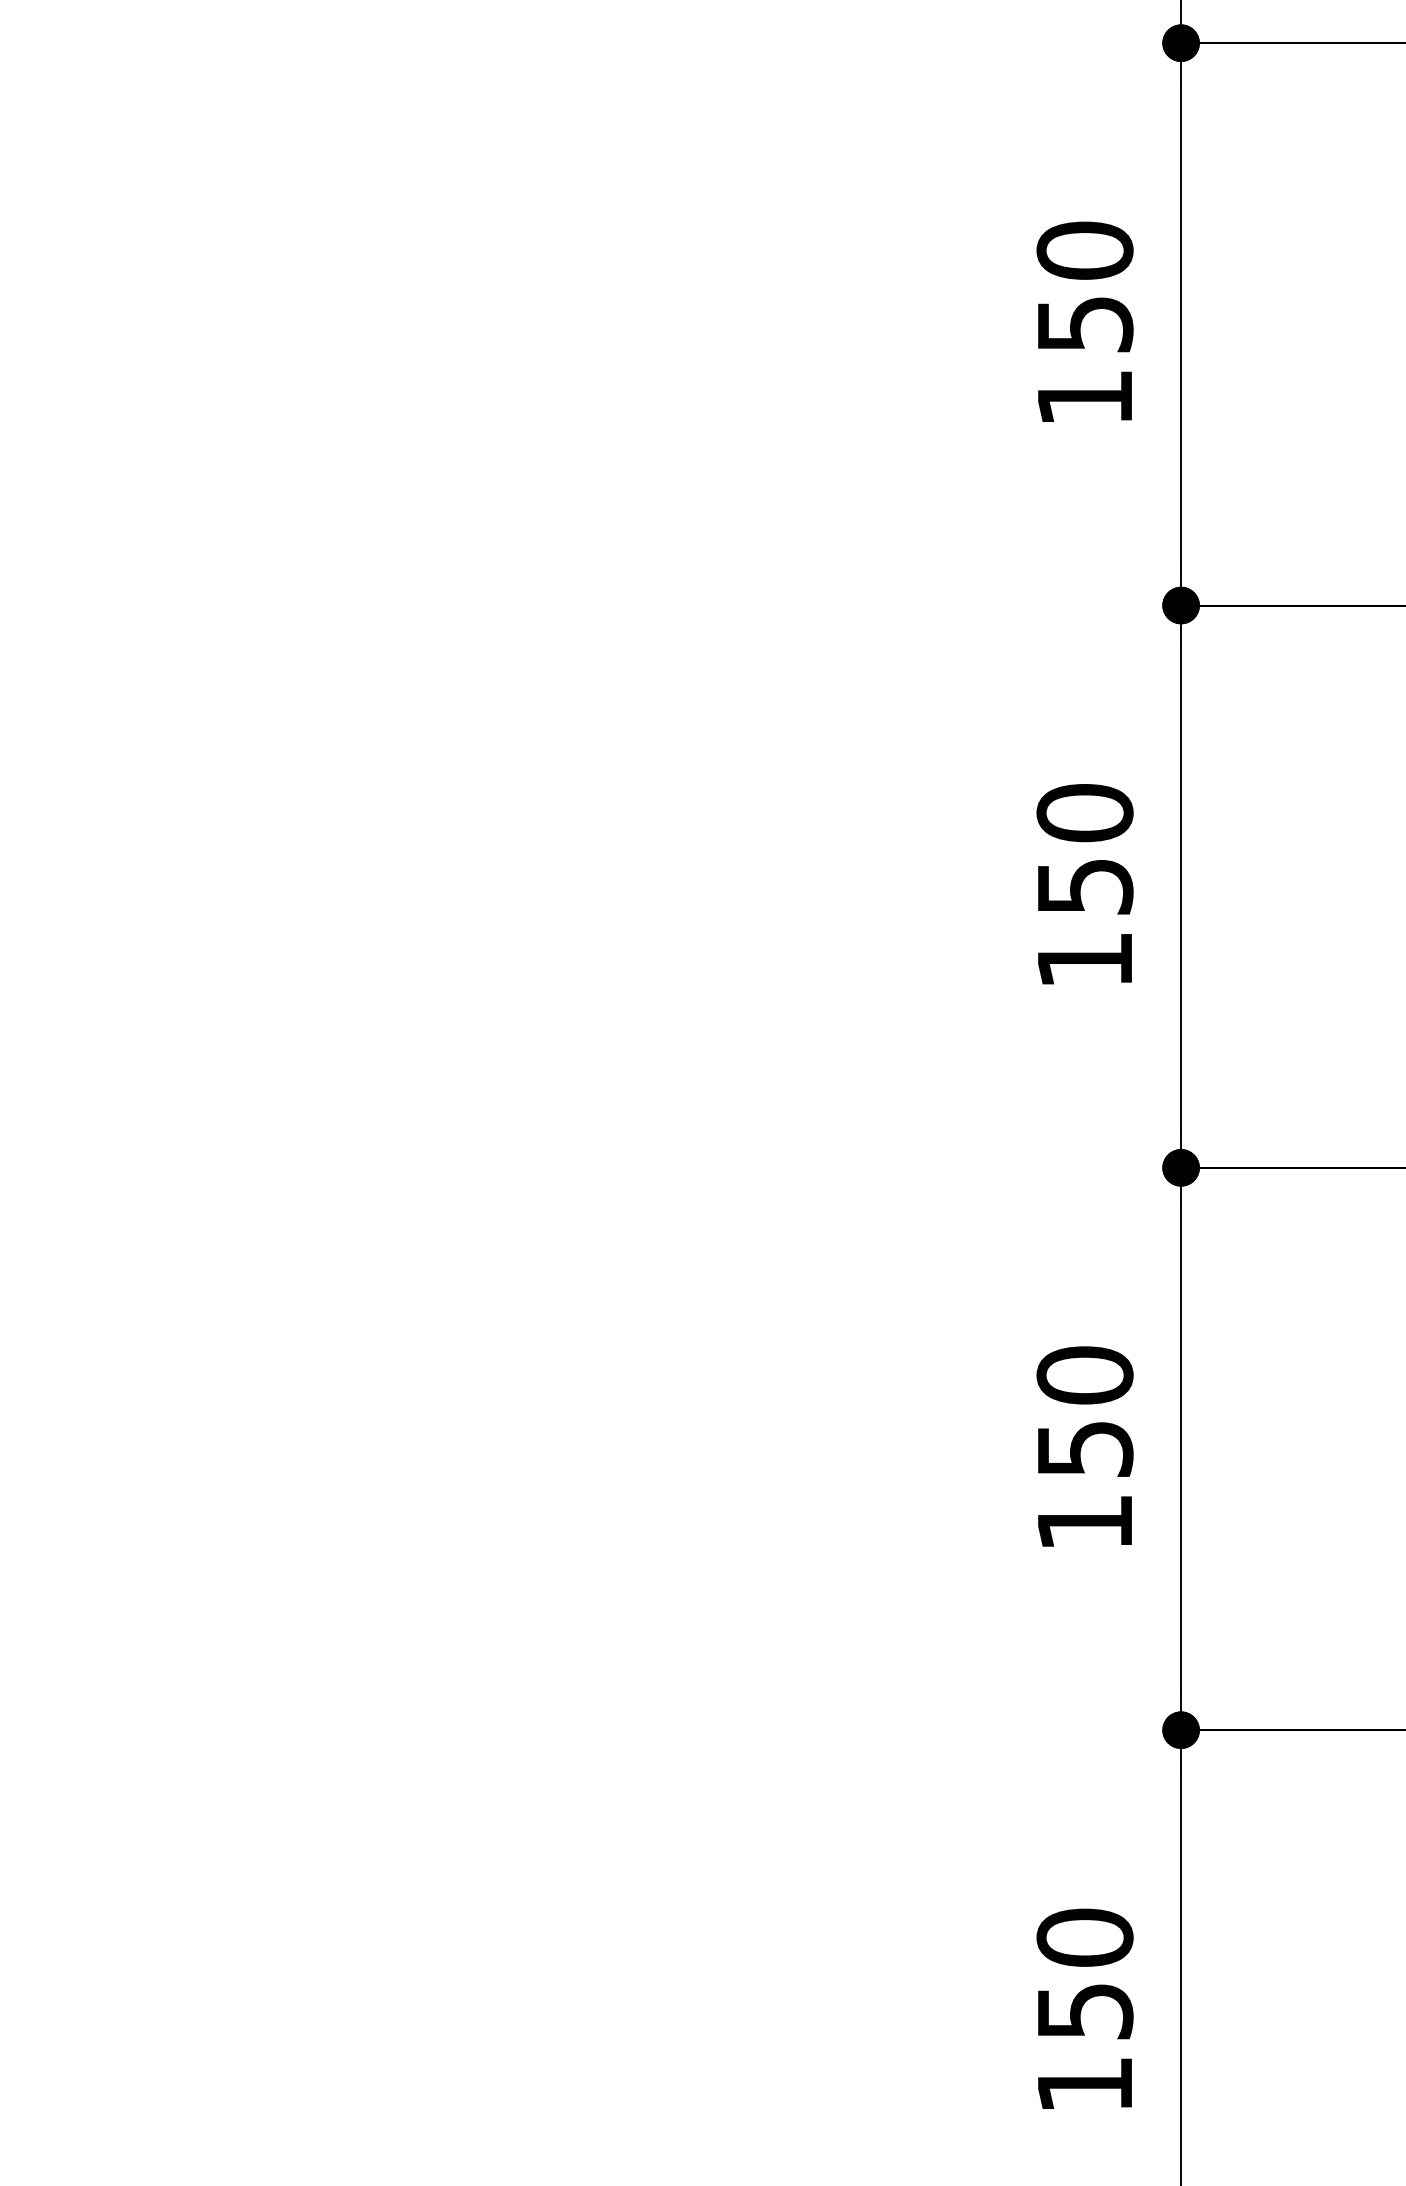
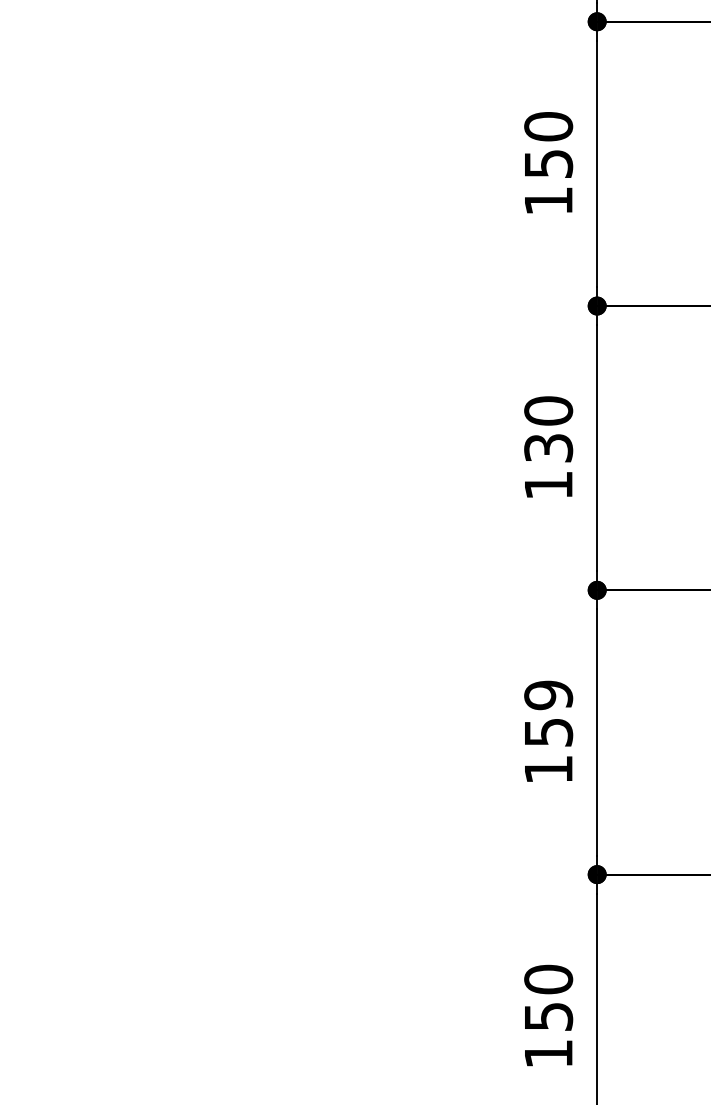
text: (1084, 885) -> (548, 447), 150 -> 130
text: (1084, 1375) -> (548, 695), 150 -> 159

